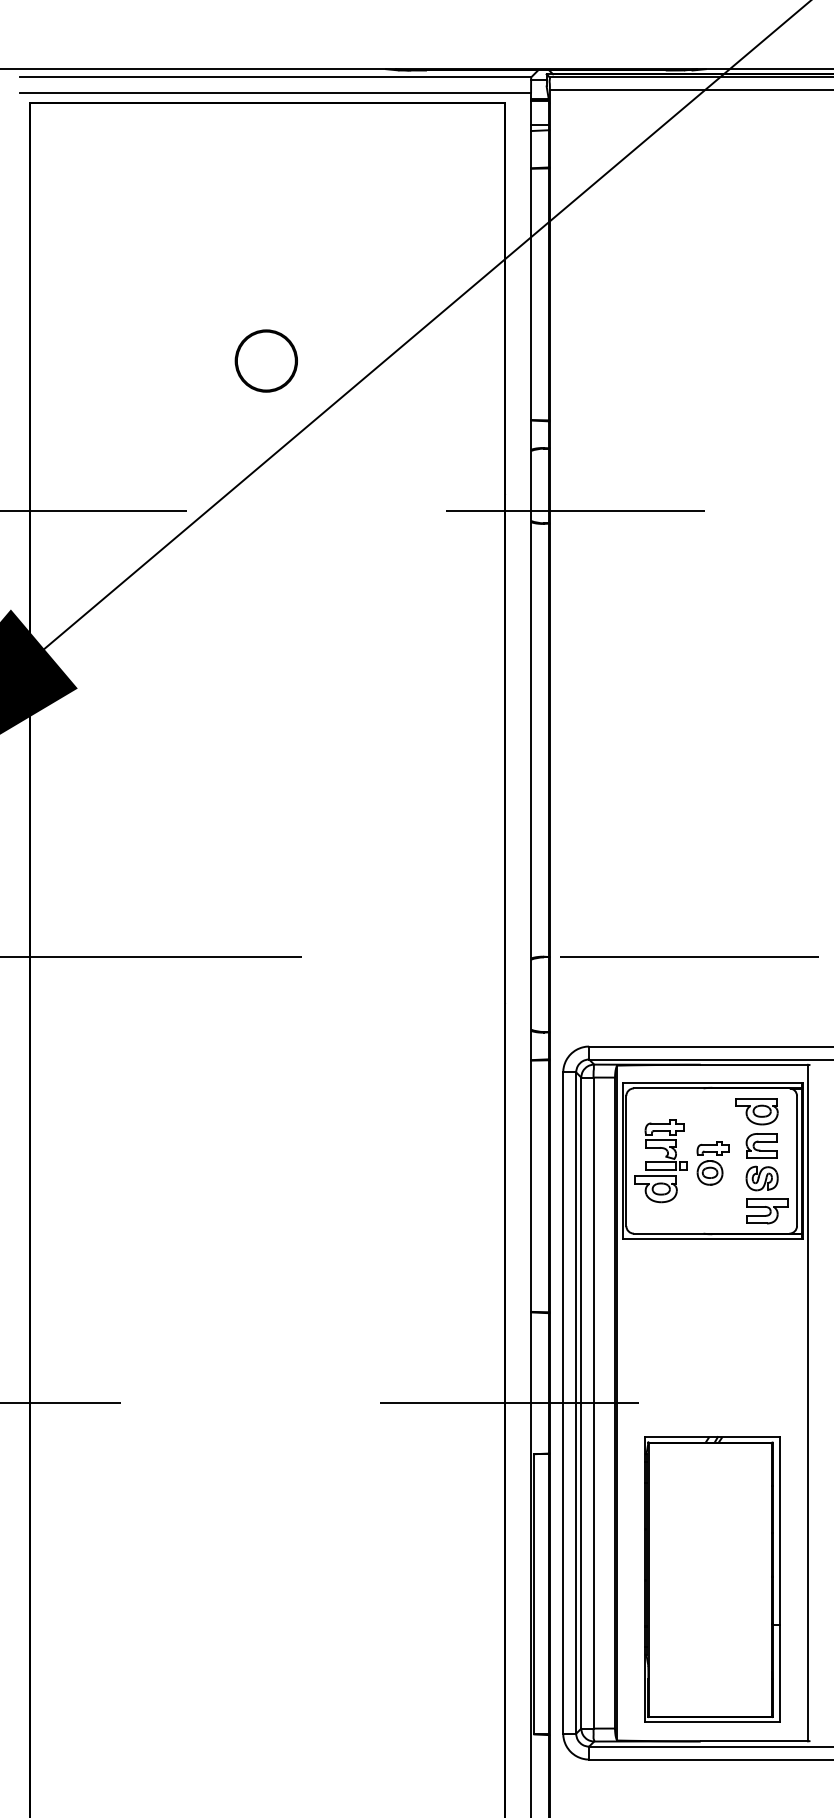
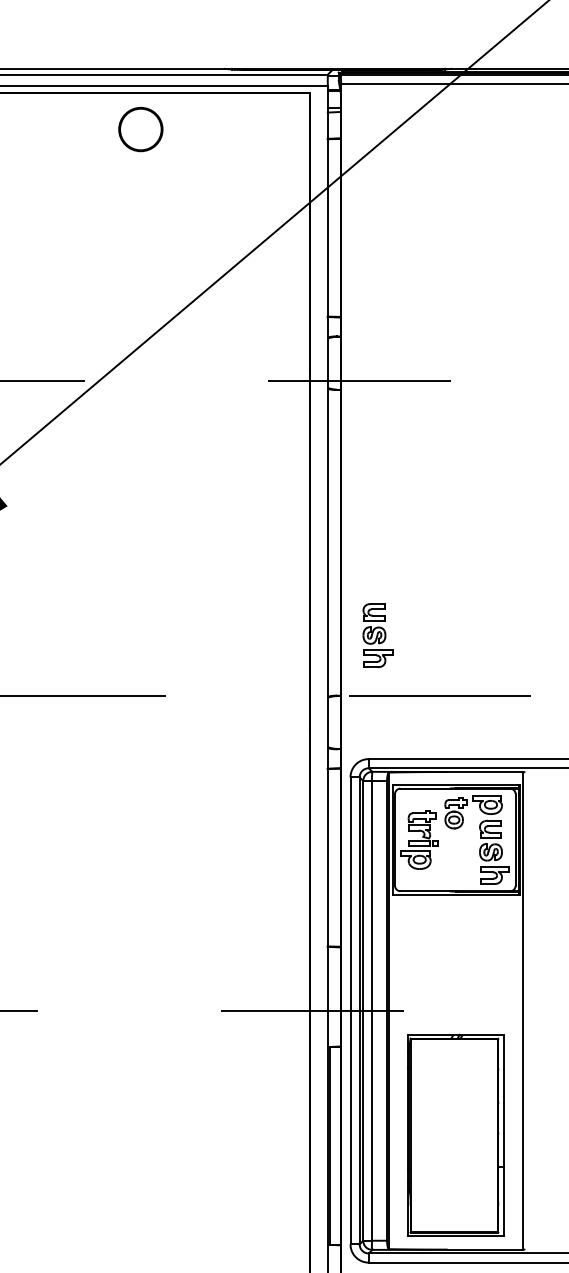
part: (265, 360) -> (140, 129), moved
part: (601, 871) -> (377, 635), added
part: (712, 1163) -> (455, 813), moved

